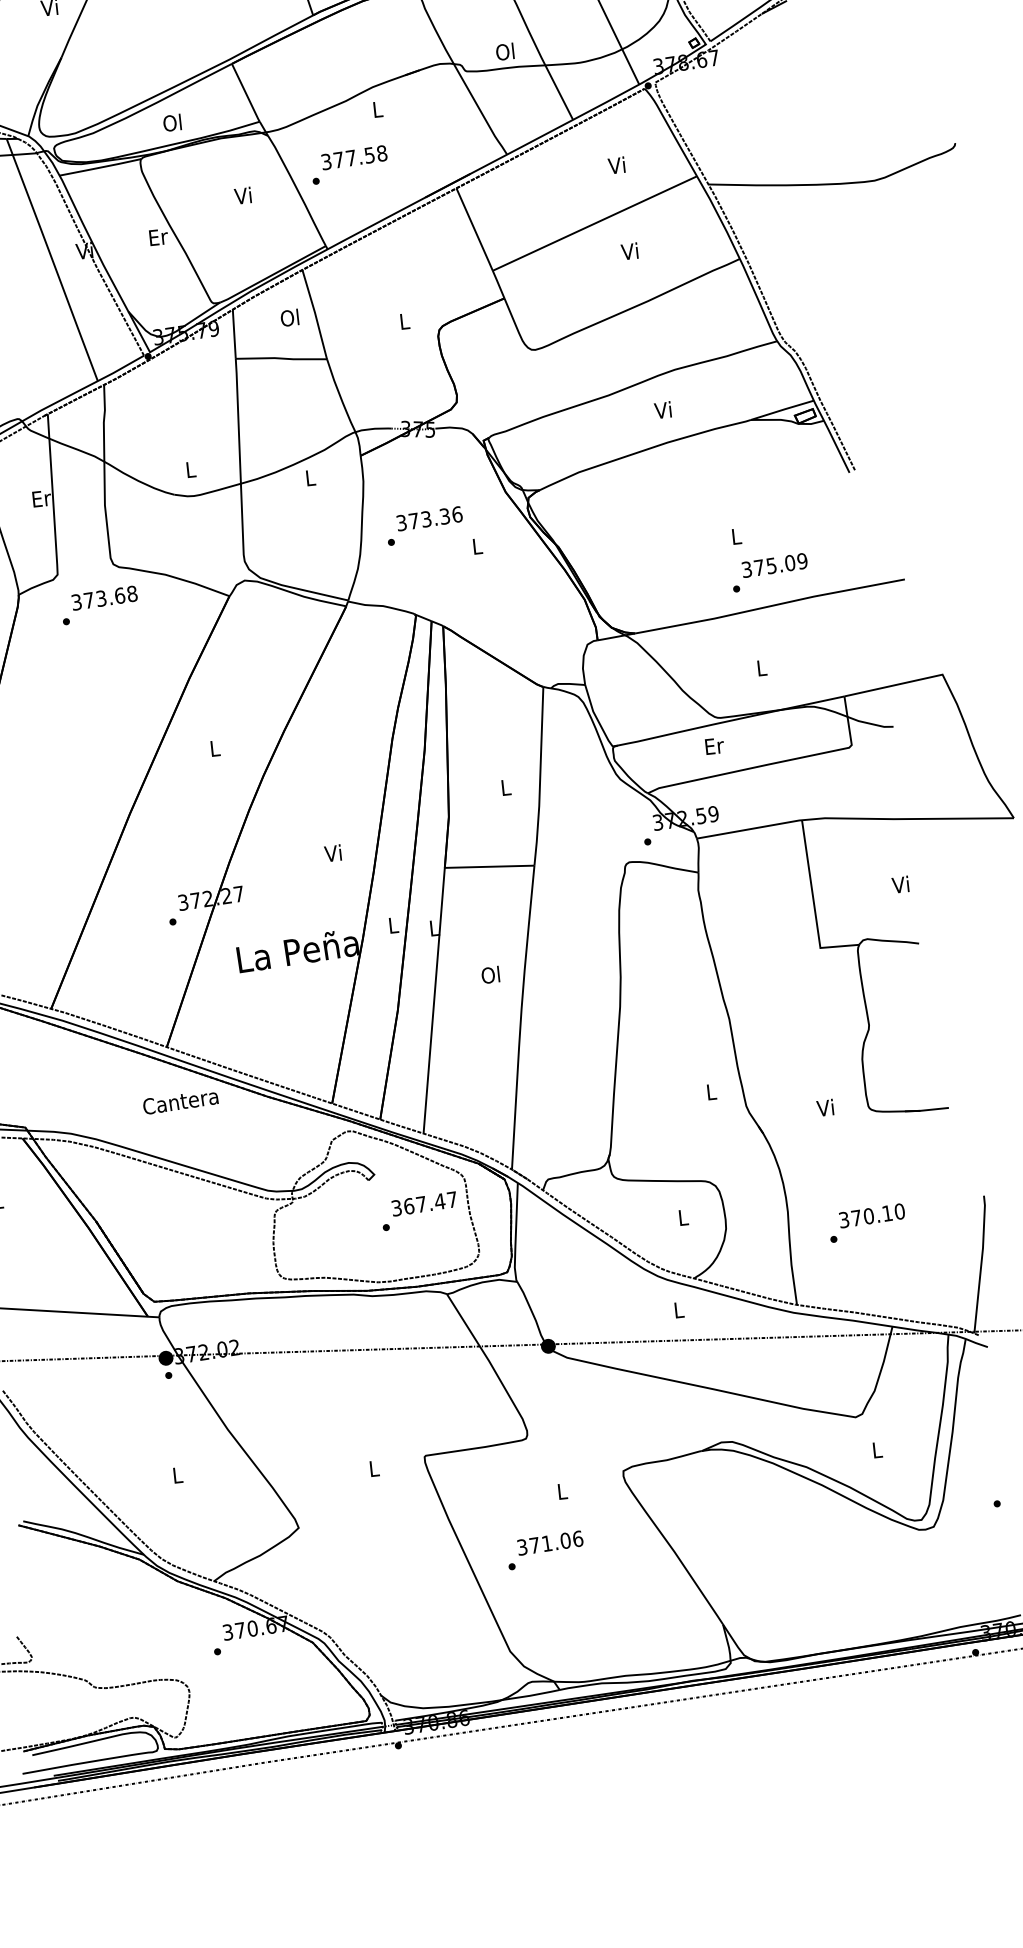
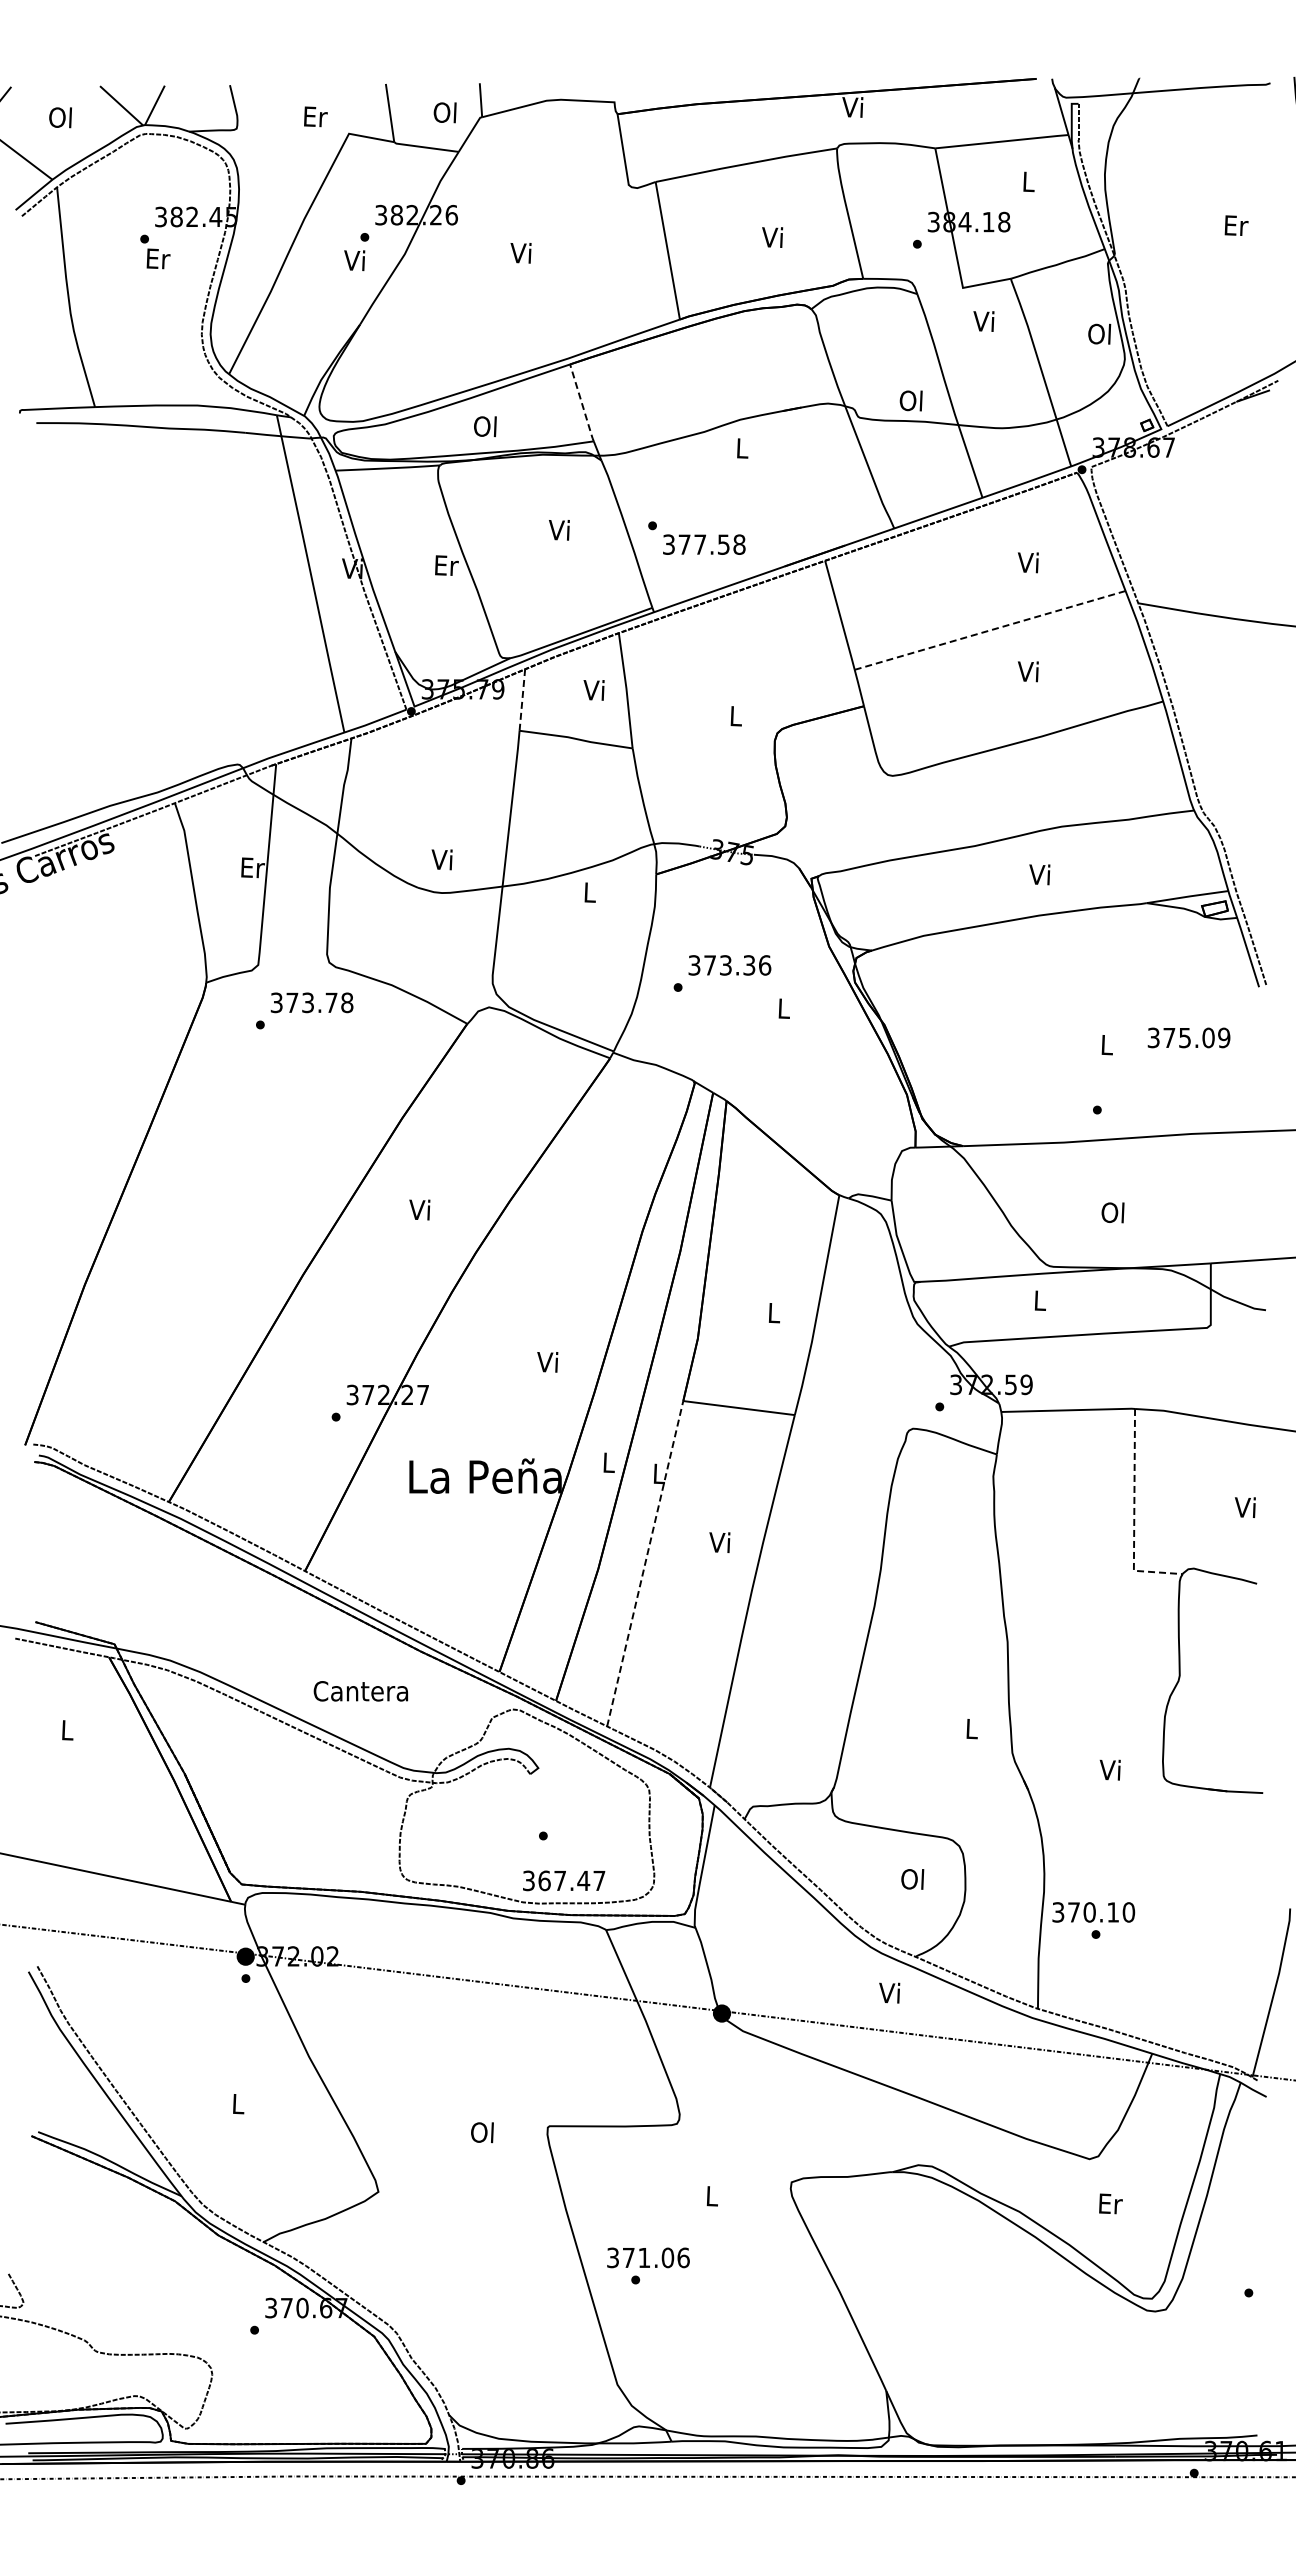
line: (245, 93) -> (581, 403), solid -> dashed
text: (354, 157) -> (704, 544), moved
line: (595, 223) -> (990, 630), solid -> dashed
text: (290, 318) -> (594, 690), Ol -> Vi
line: (234, 334) -> (522, 700), solid -> dashed
text: (189, 469) -> (441, 859), L -> Vi
text: (774, 565) -> (1188, 1037), moved
text: (119, 595) -> (331, 1002), 373.68 -> 373.78
text: (760, 668) -> (1112, 1212), L -> Ol
text: (714, 745) -> (1040, 1300), Er -> L
text: (213, 748) -> (419, 1209), L -> Vi
line: (814, 903) -> (1134, 1514), solid -> dashed
text: (490, 975) -> (719, 1542), Ol -> Vi
line: (434, 1000) -> (645, 1563), solid -> dashed
text: (180, 1101) -> (360, 1691), moved
text: (424, 1203) -> (564, 1880), moved
text: (871, 1215) -> (1093, 1912), moved
text: (682, 1217) -> (912, 1879), L -> Ol
text: (677, 1309) -> (889, 1992), L -> Vi
text: (877, 1449) -> (1110, 2203), L -> Er
text: (373, 1468) -> (482, 2132), L -> Ol
text: (550, 1542) -> (648, 2257), moved

